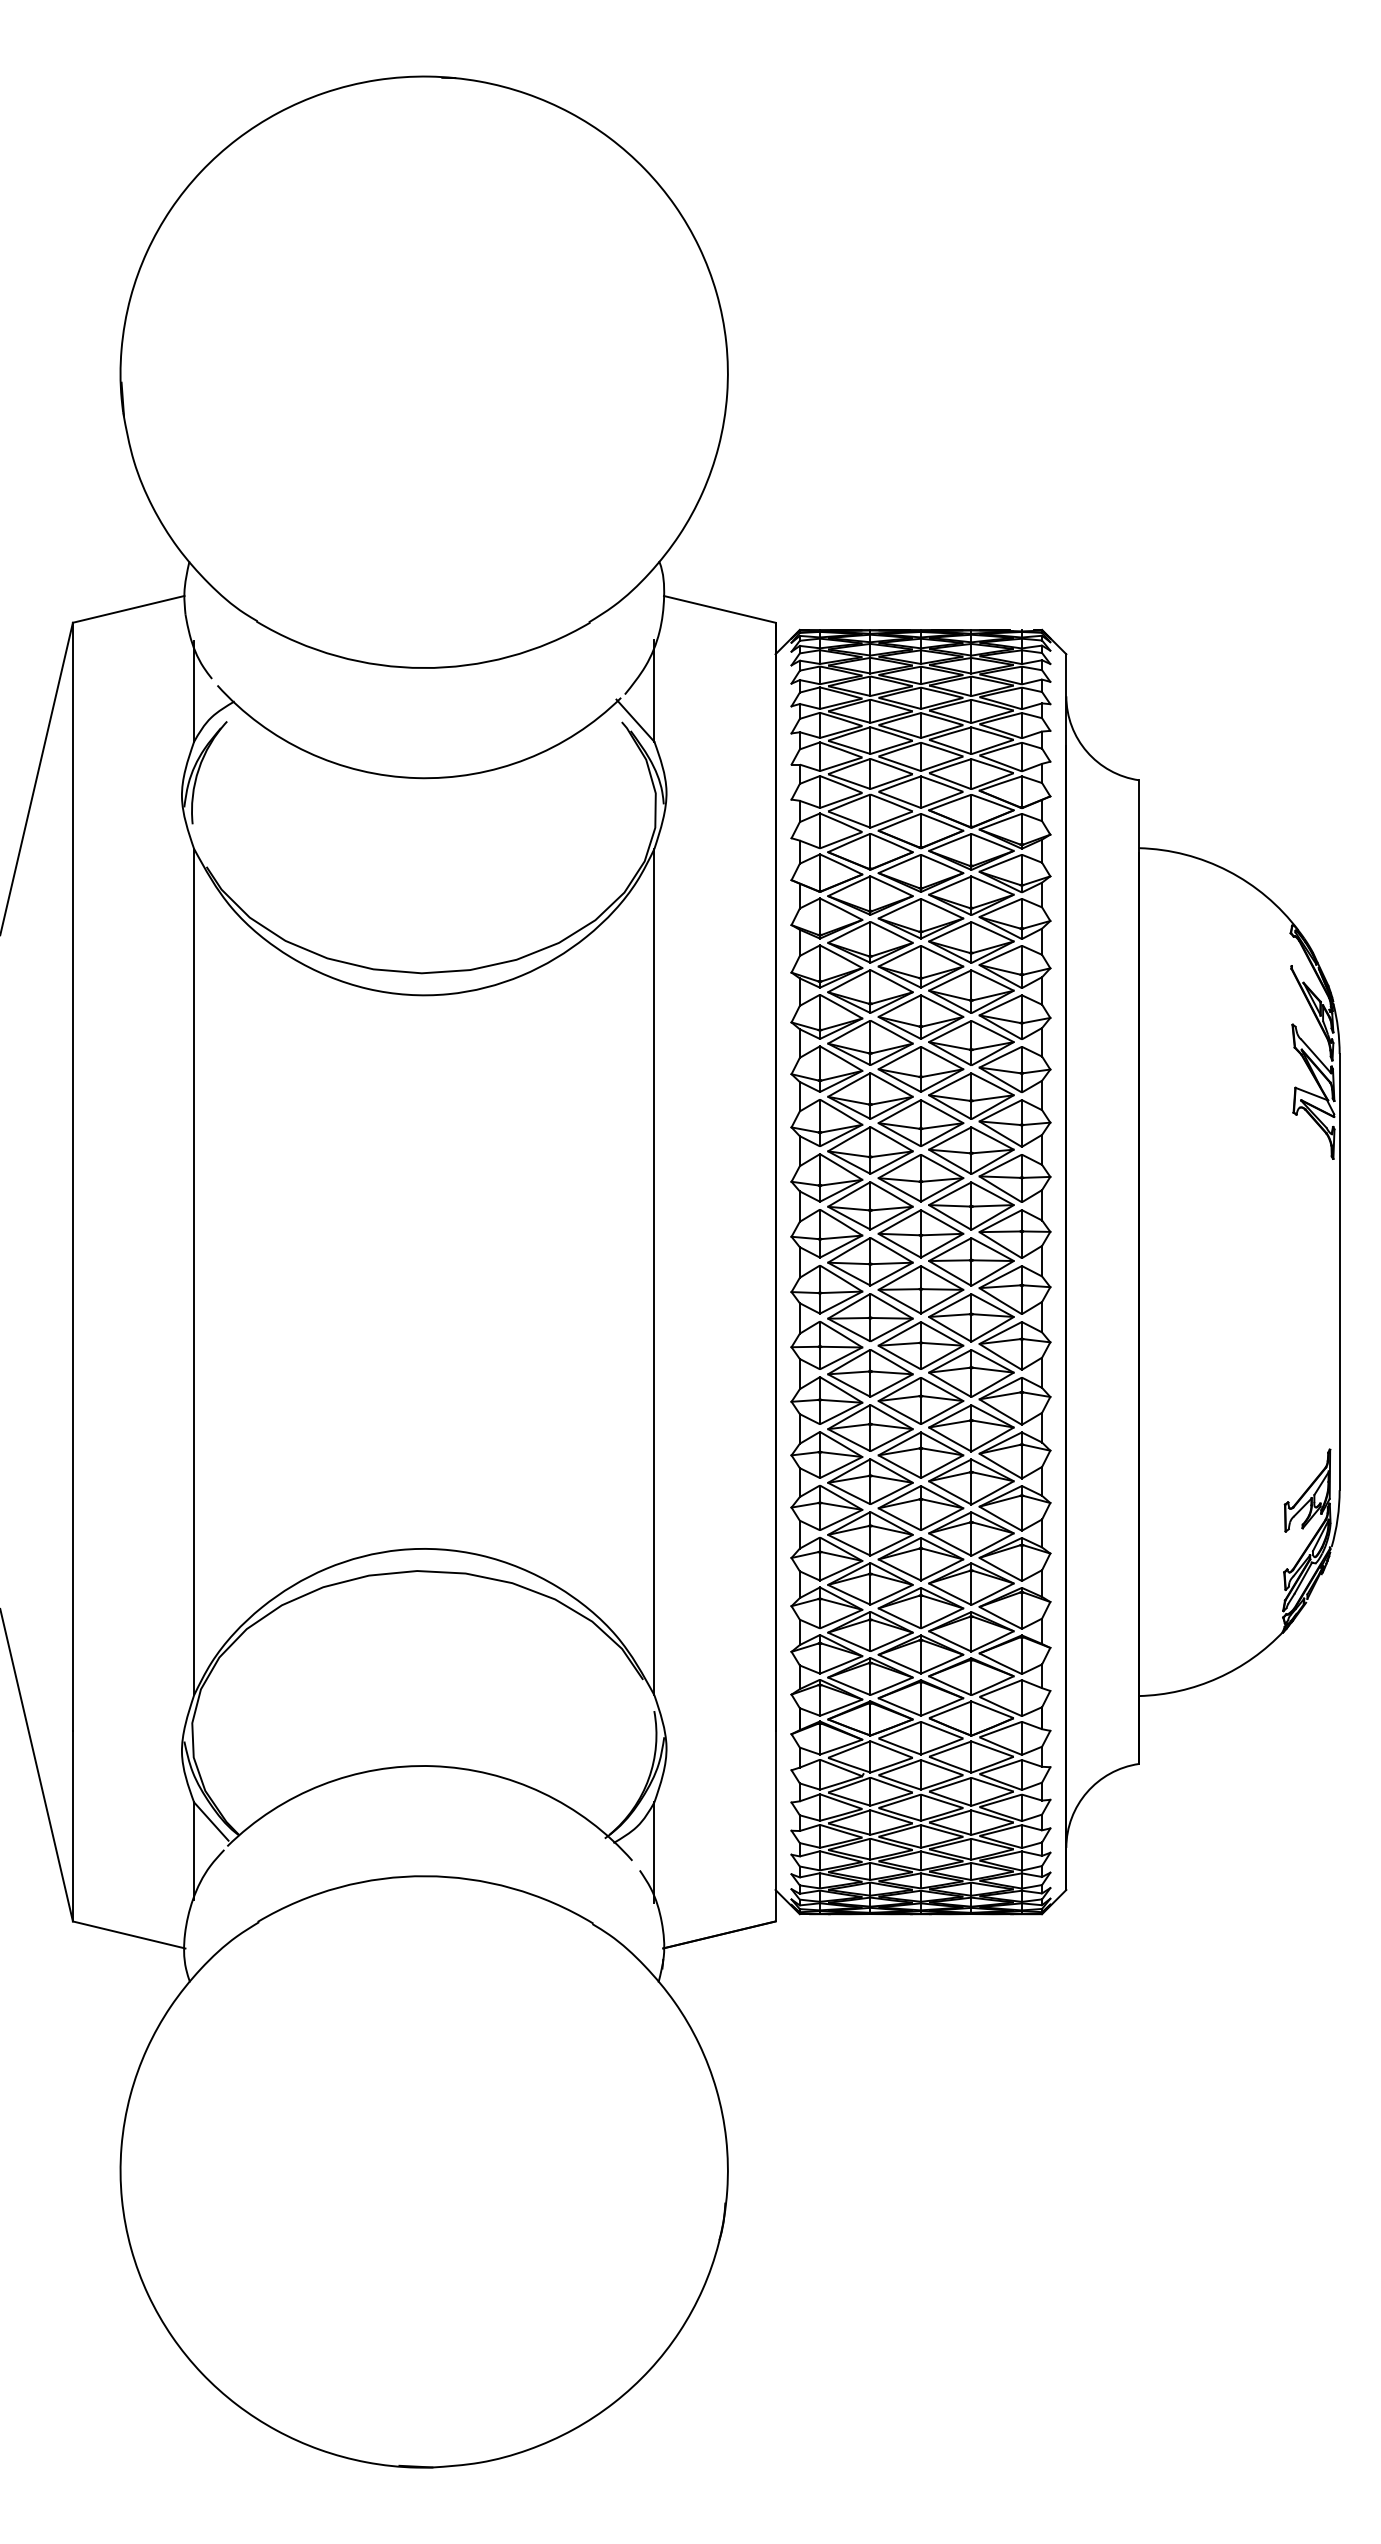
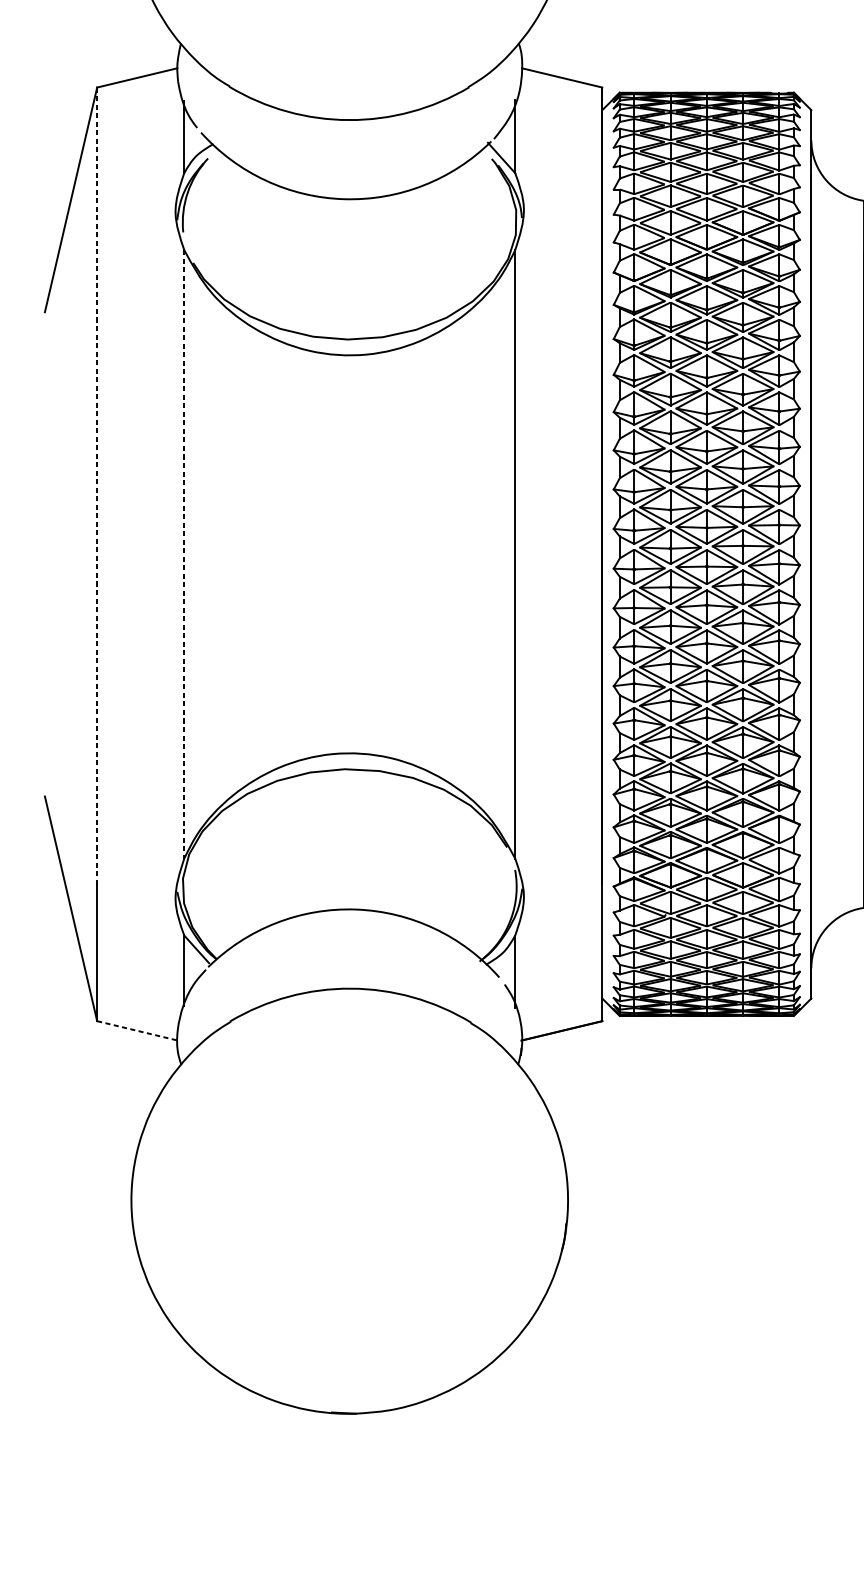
line: (72, 1177) -> (96, 486), solid -> dashed
line: (194, 1272) -> (184, 554), solid -> dashed
line: (129, 1934) -> (137, 1030), solid -> dashed

